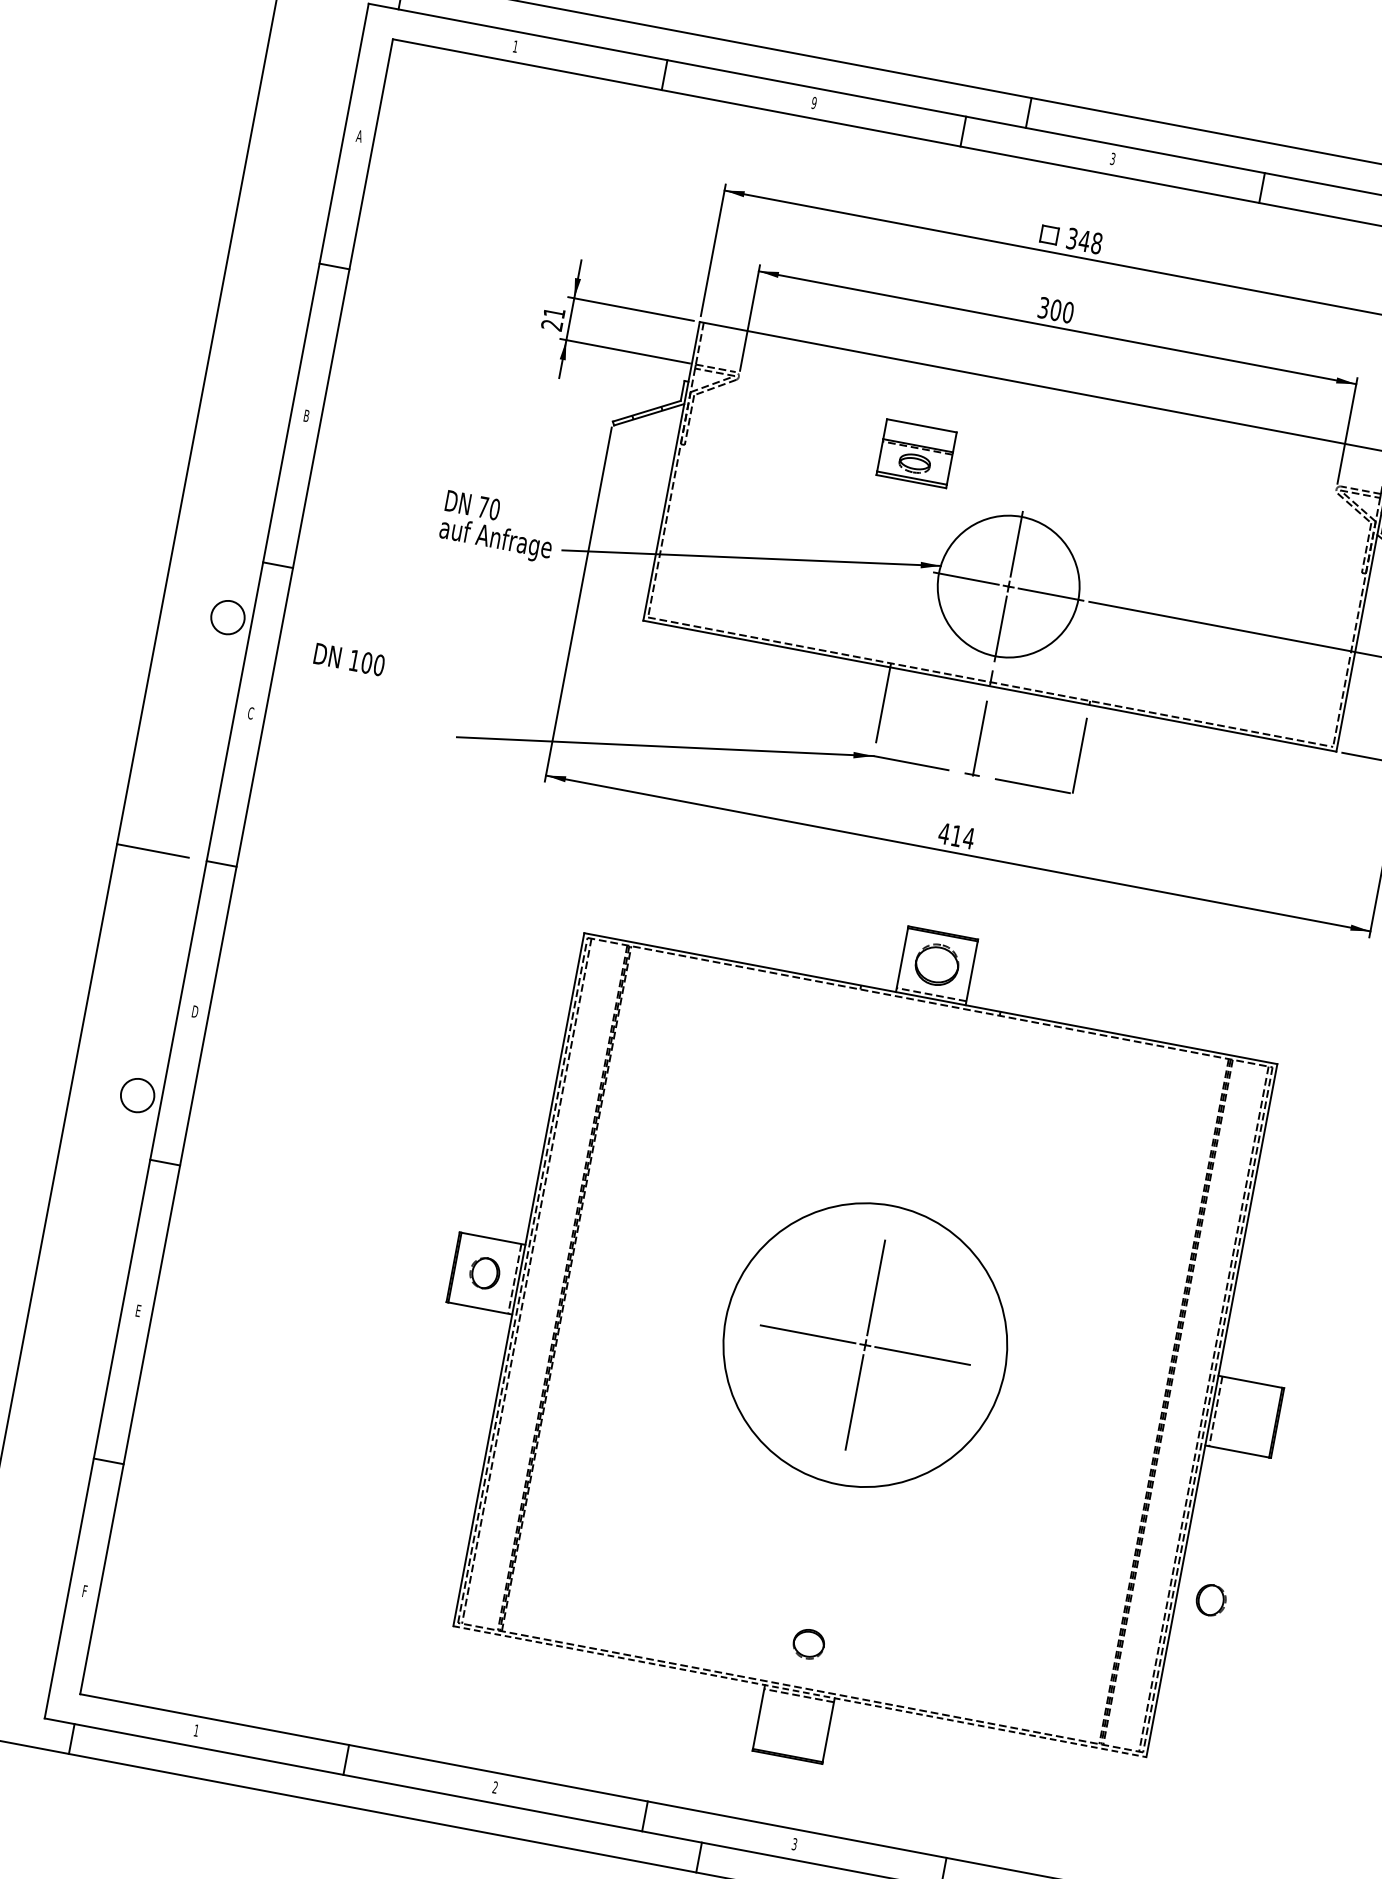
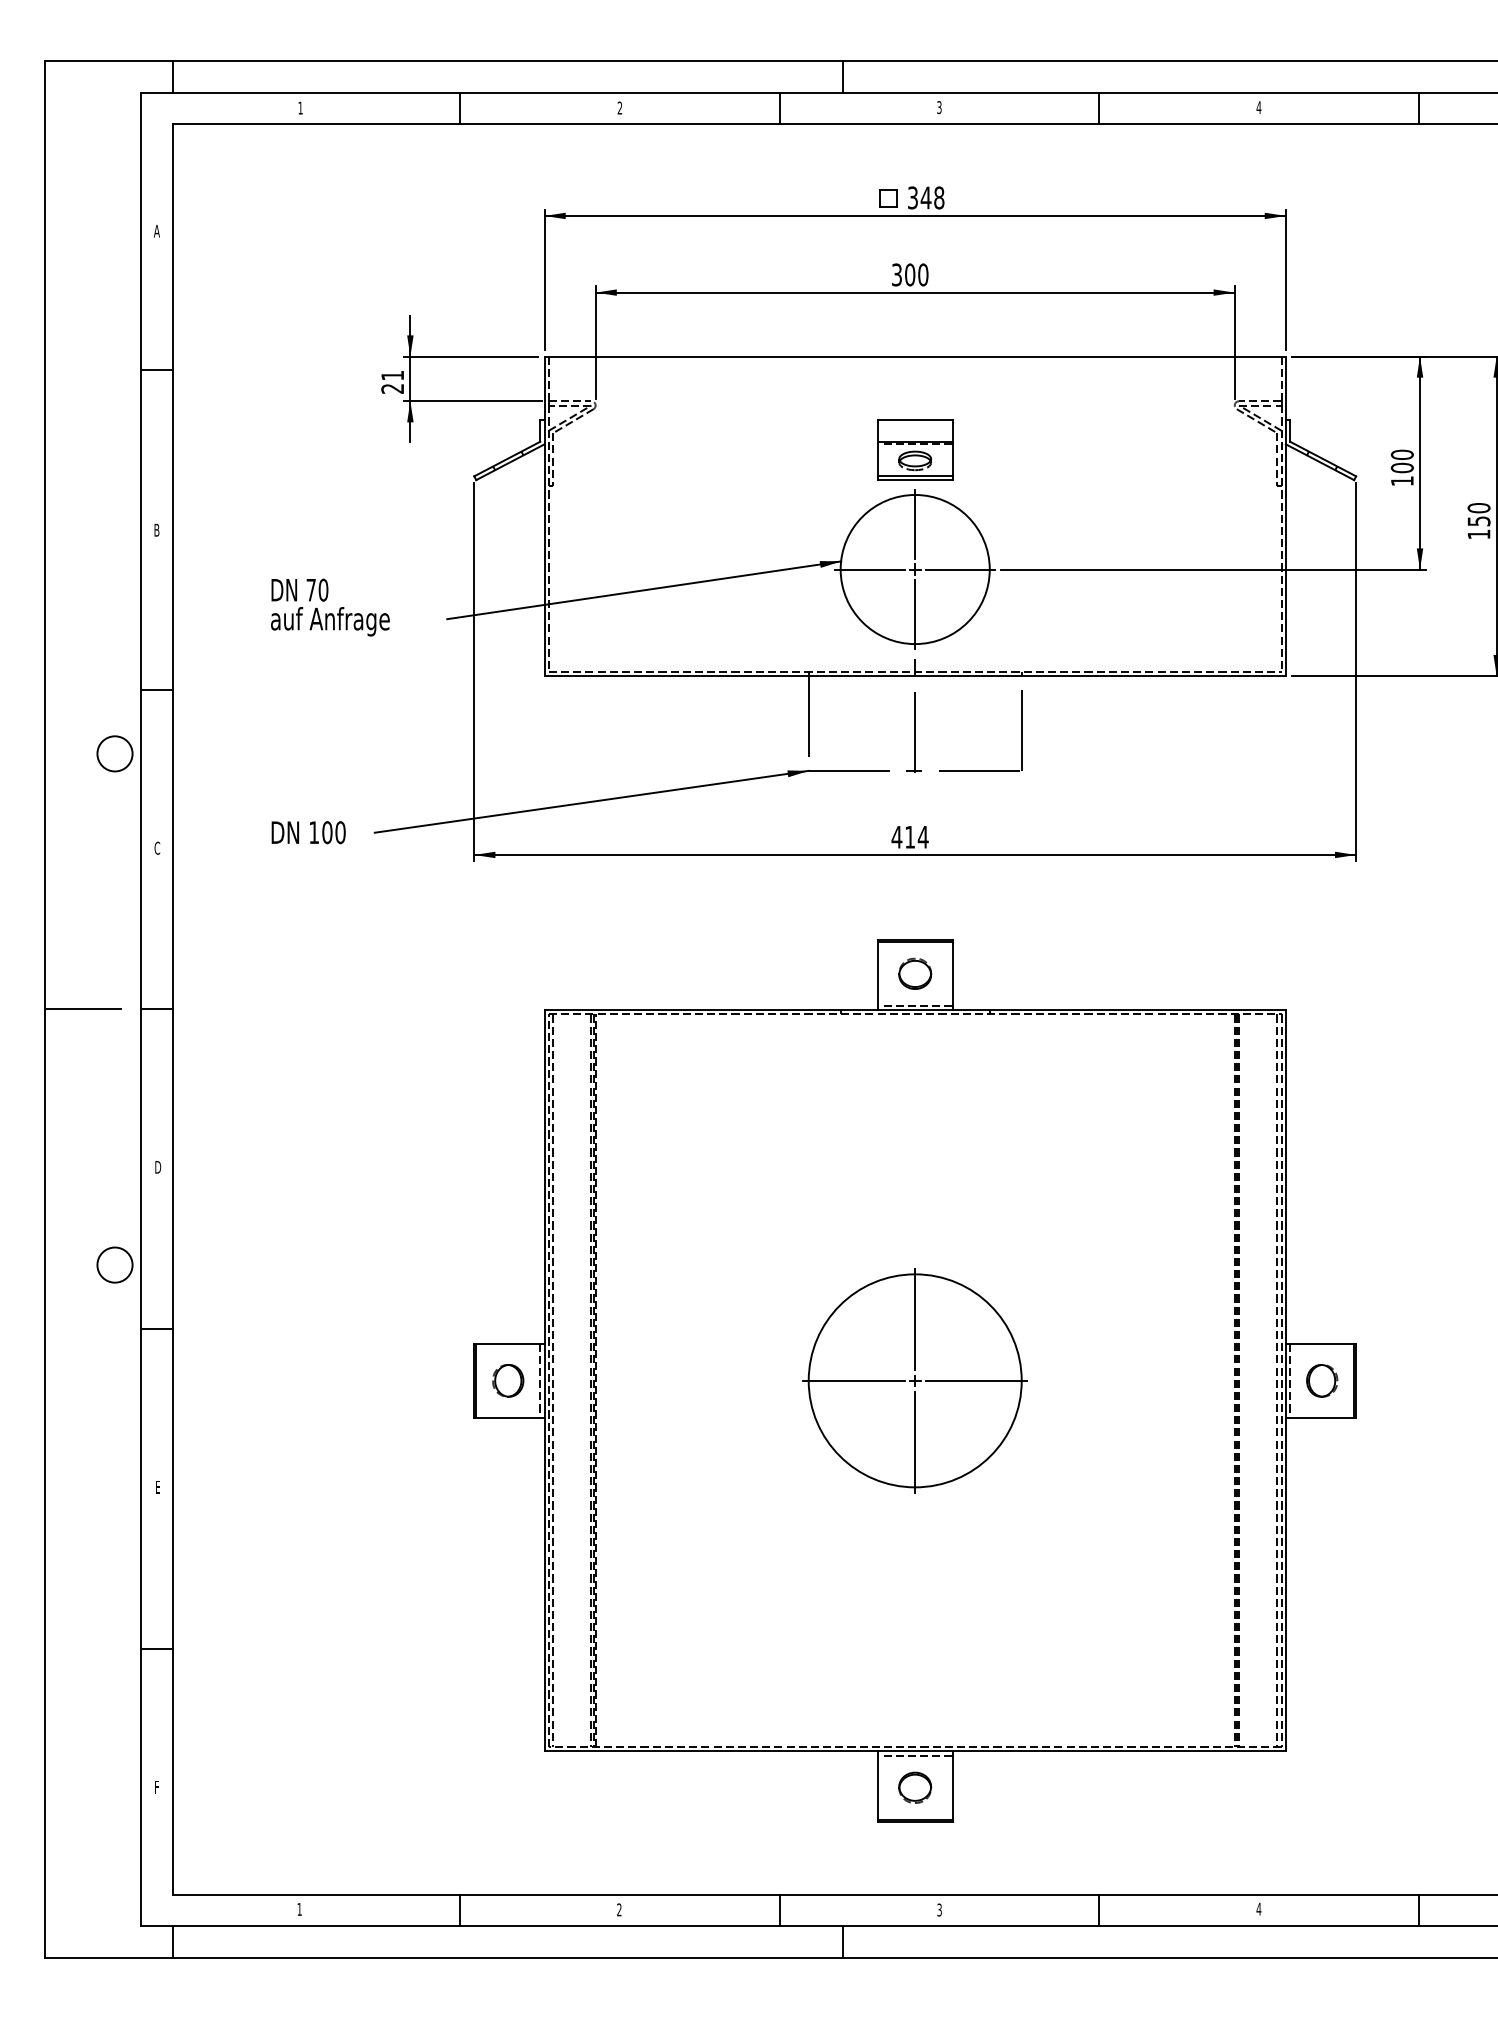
text: (813, 102) -> (619, 107), 9 -> 2
part: (917, 453) -> (915, 449), moved
text: (498, 526) -> (330, 607), moved
text: (349, 659) -> (308, 832), moved
part: (937, 964) -> (915, 973), size x0.71
circle: (864, 1344) -> (914, 1380), size x0.71
part: (1211, 1600) -> (1322, 1380), moved
part: (809, 1644) -> (915, 1787), moved
line: (800, 1691) -> (915, 1751), dashed -> solid

